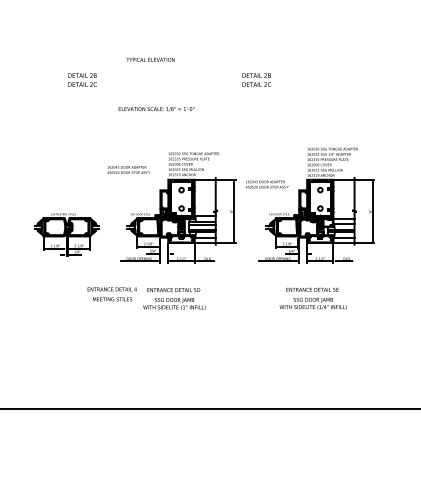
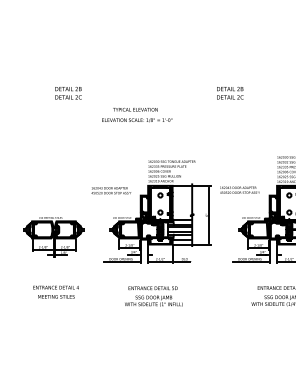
text: (150, 59) -> (135, 109), moved
text: (128, 169) -> (111, 190), moved
text: (111, 294) -> (55, 292), moved

